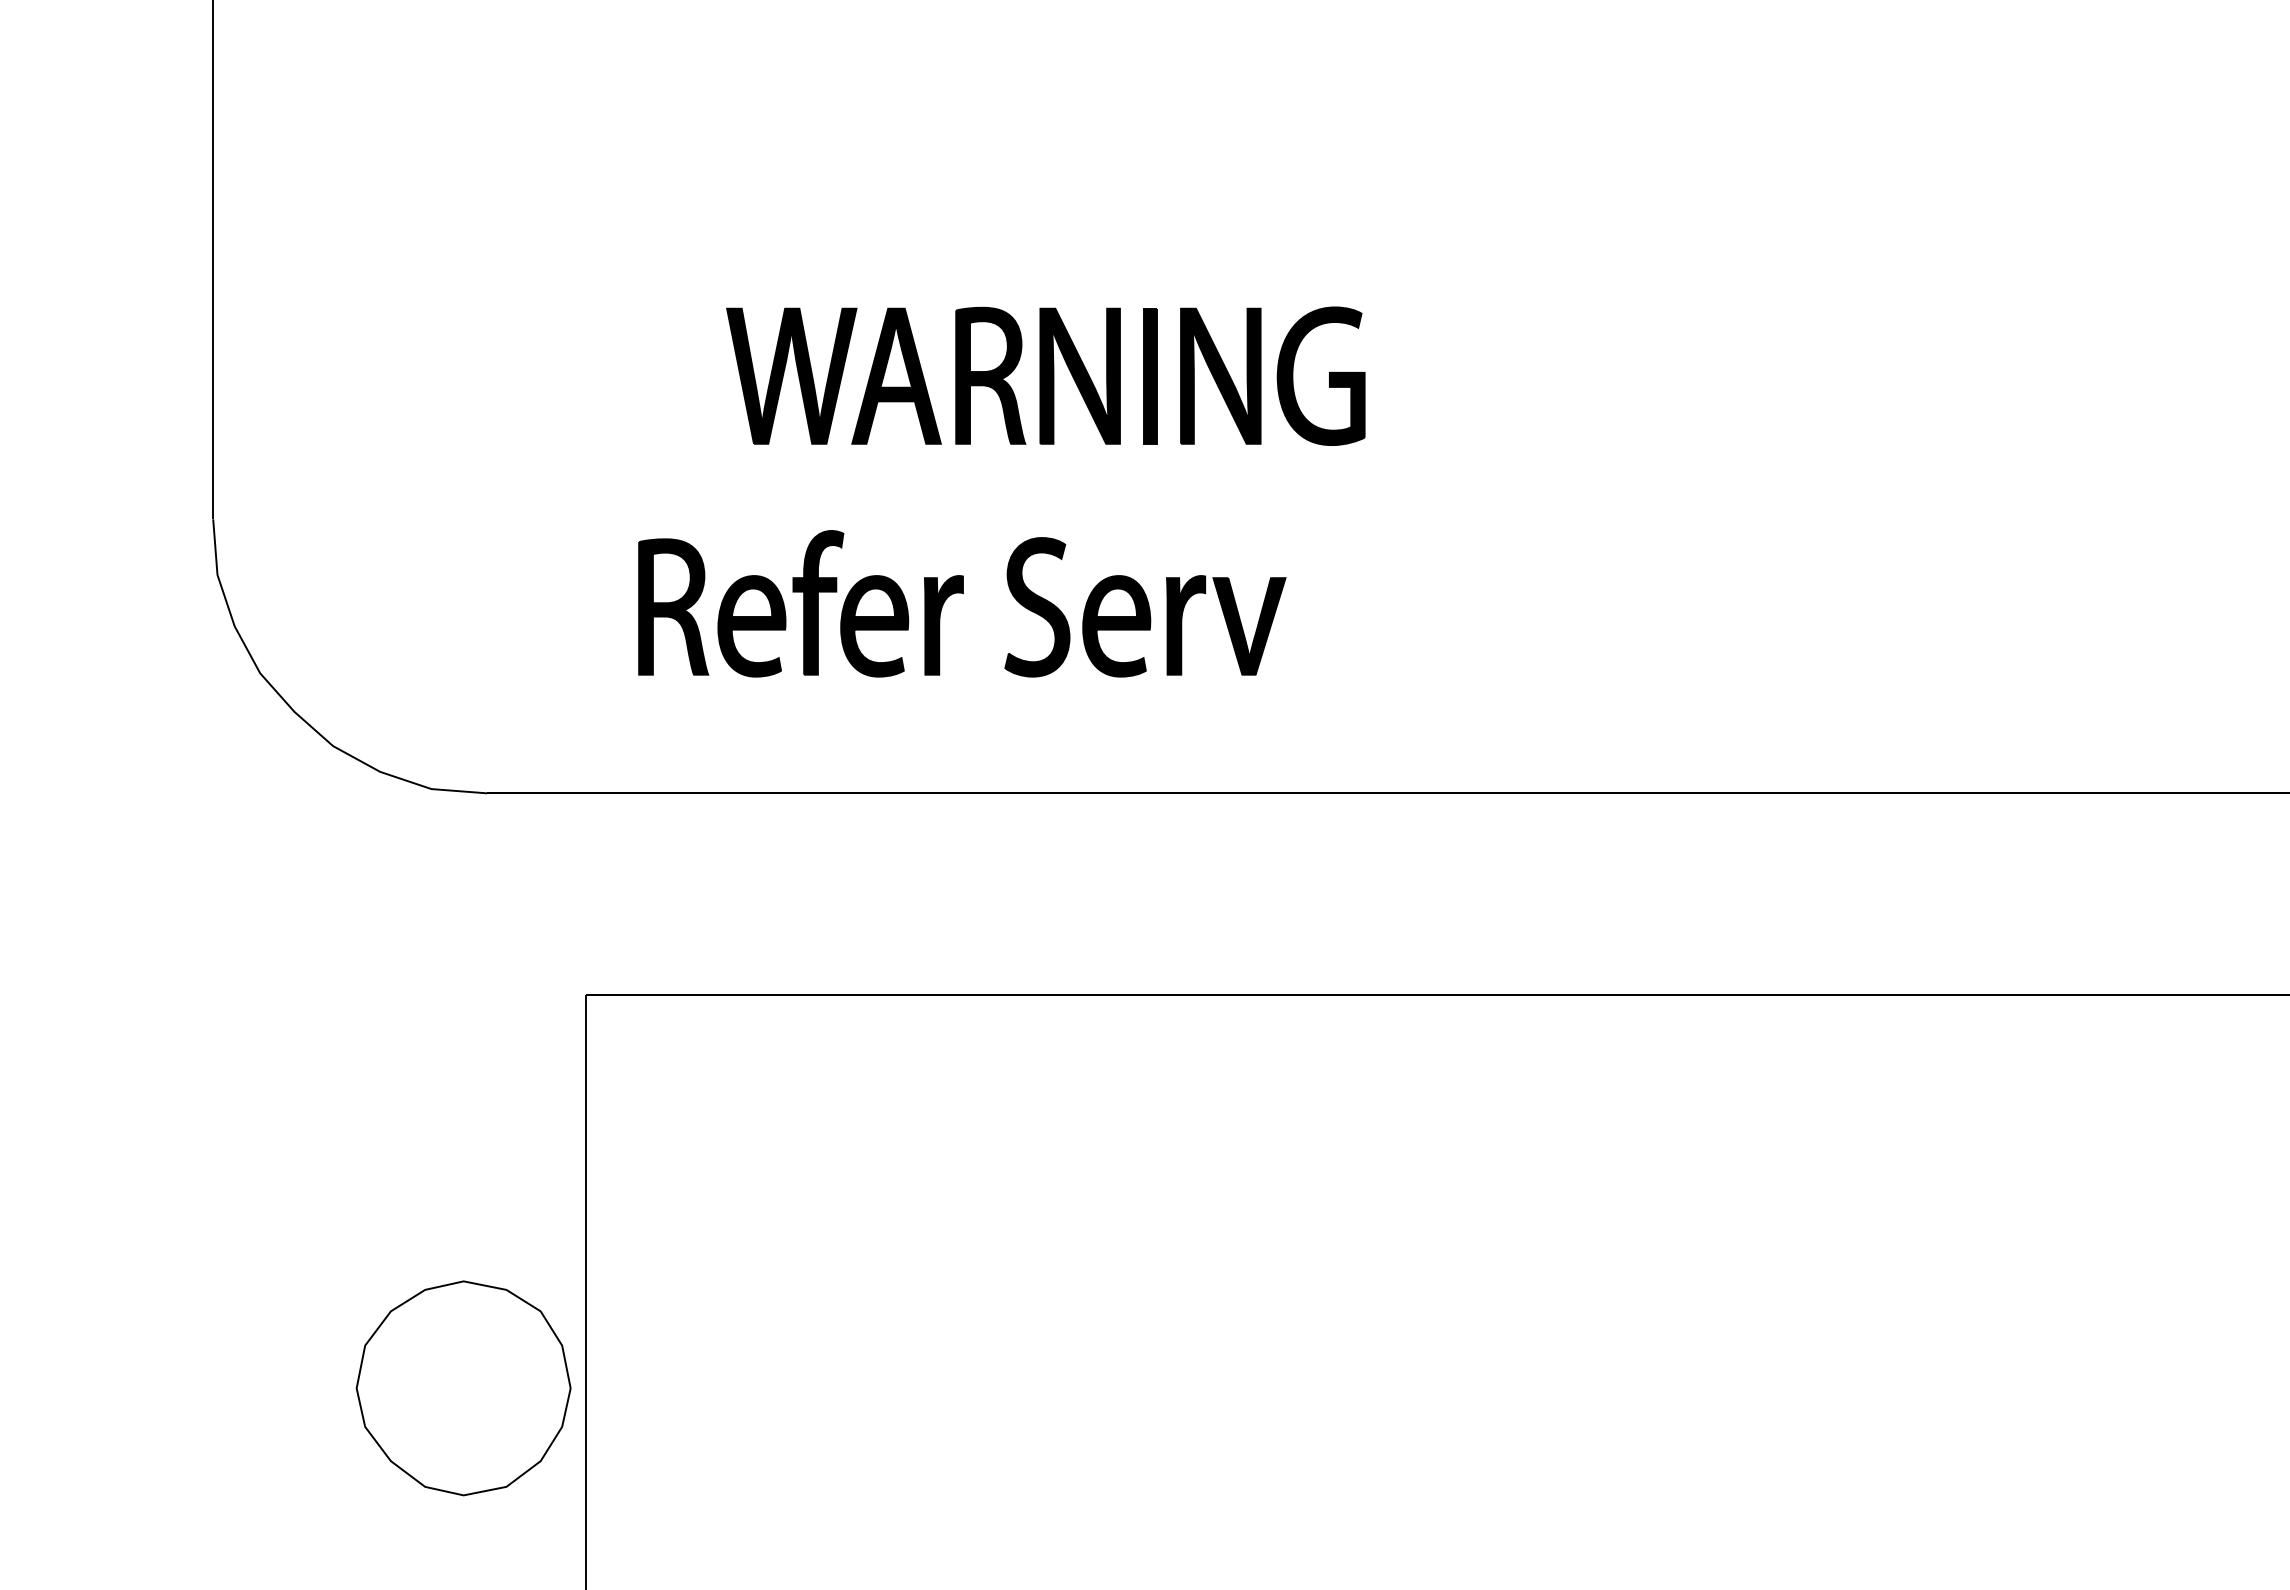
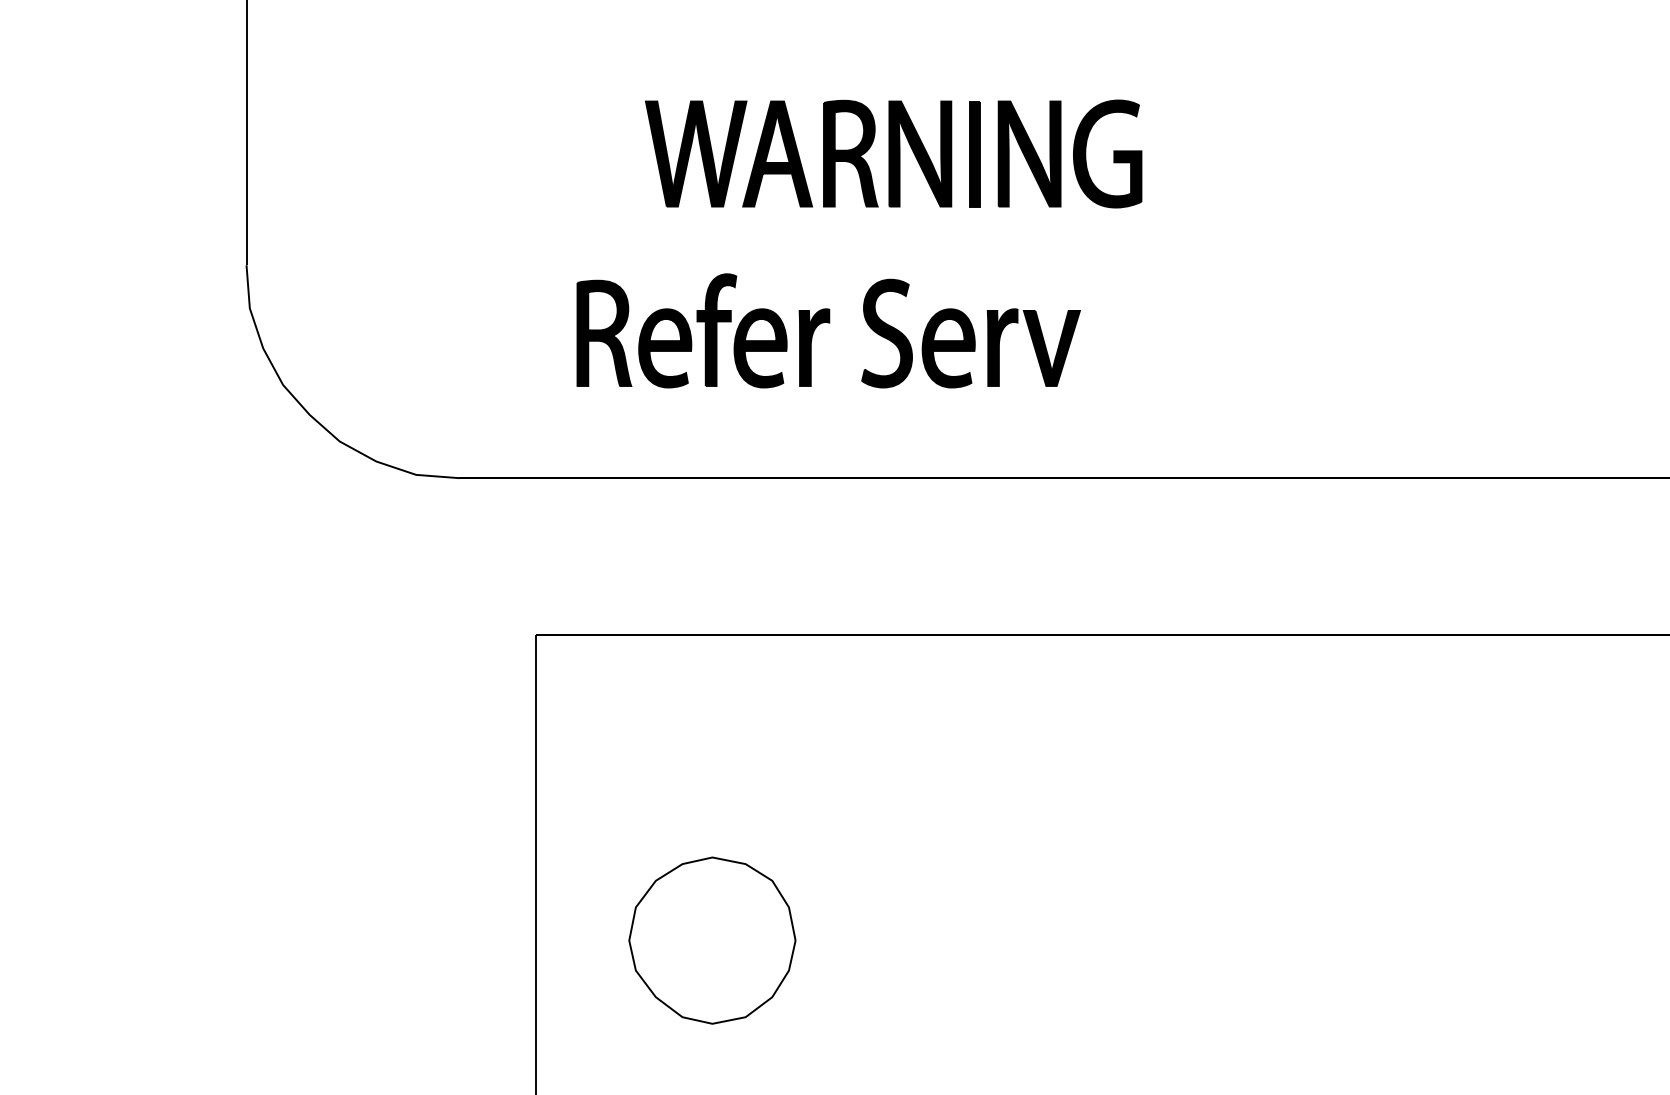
part: (463, 1388) -> (712, 940), moved

